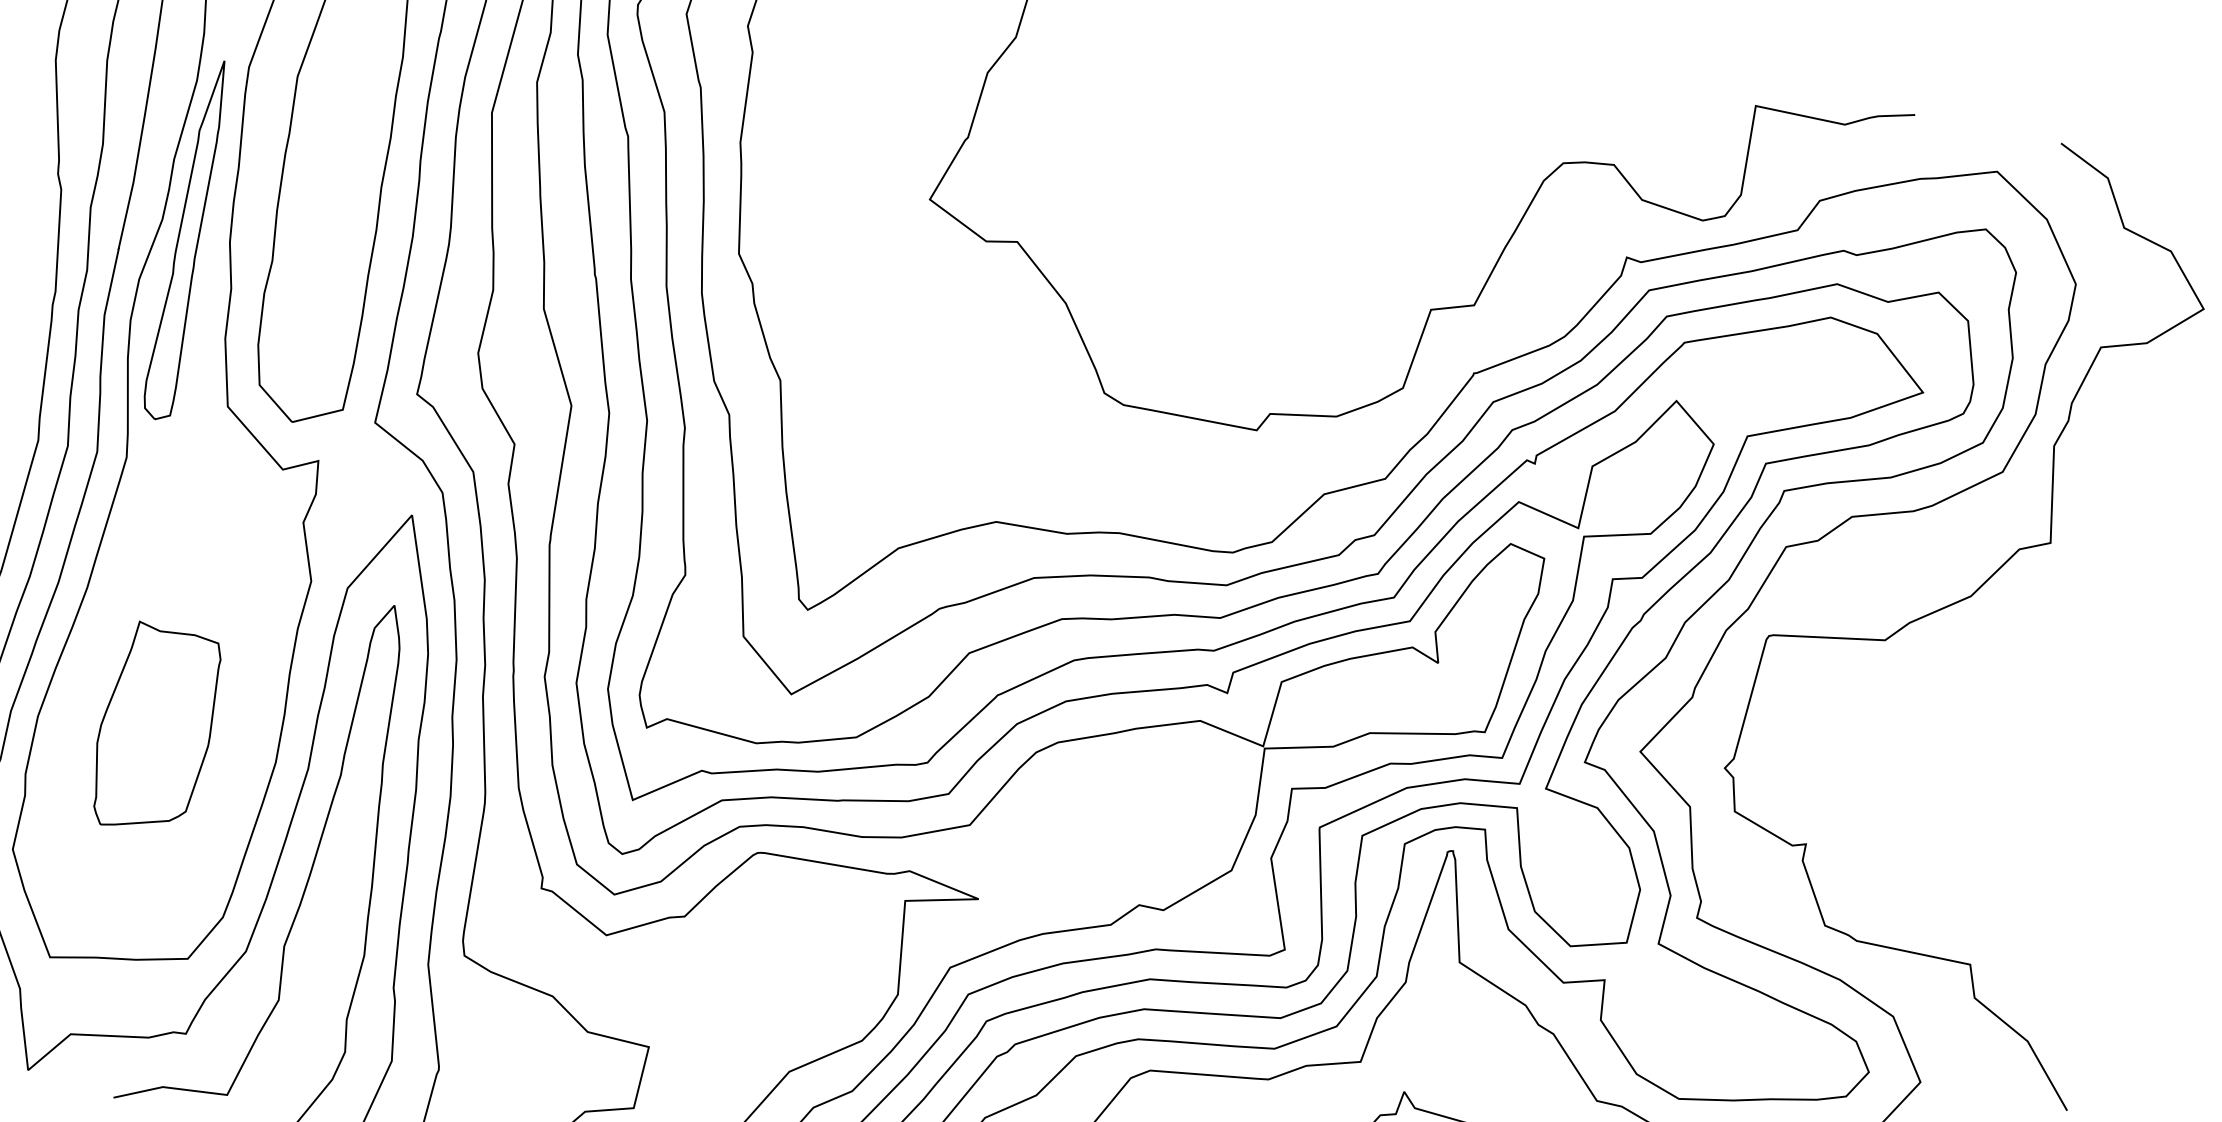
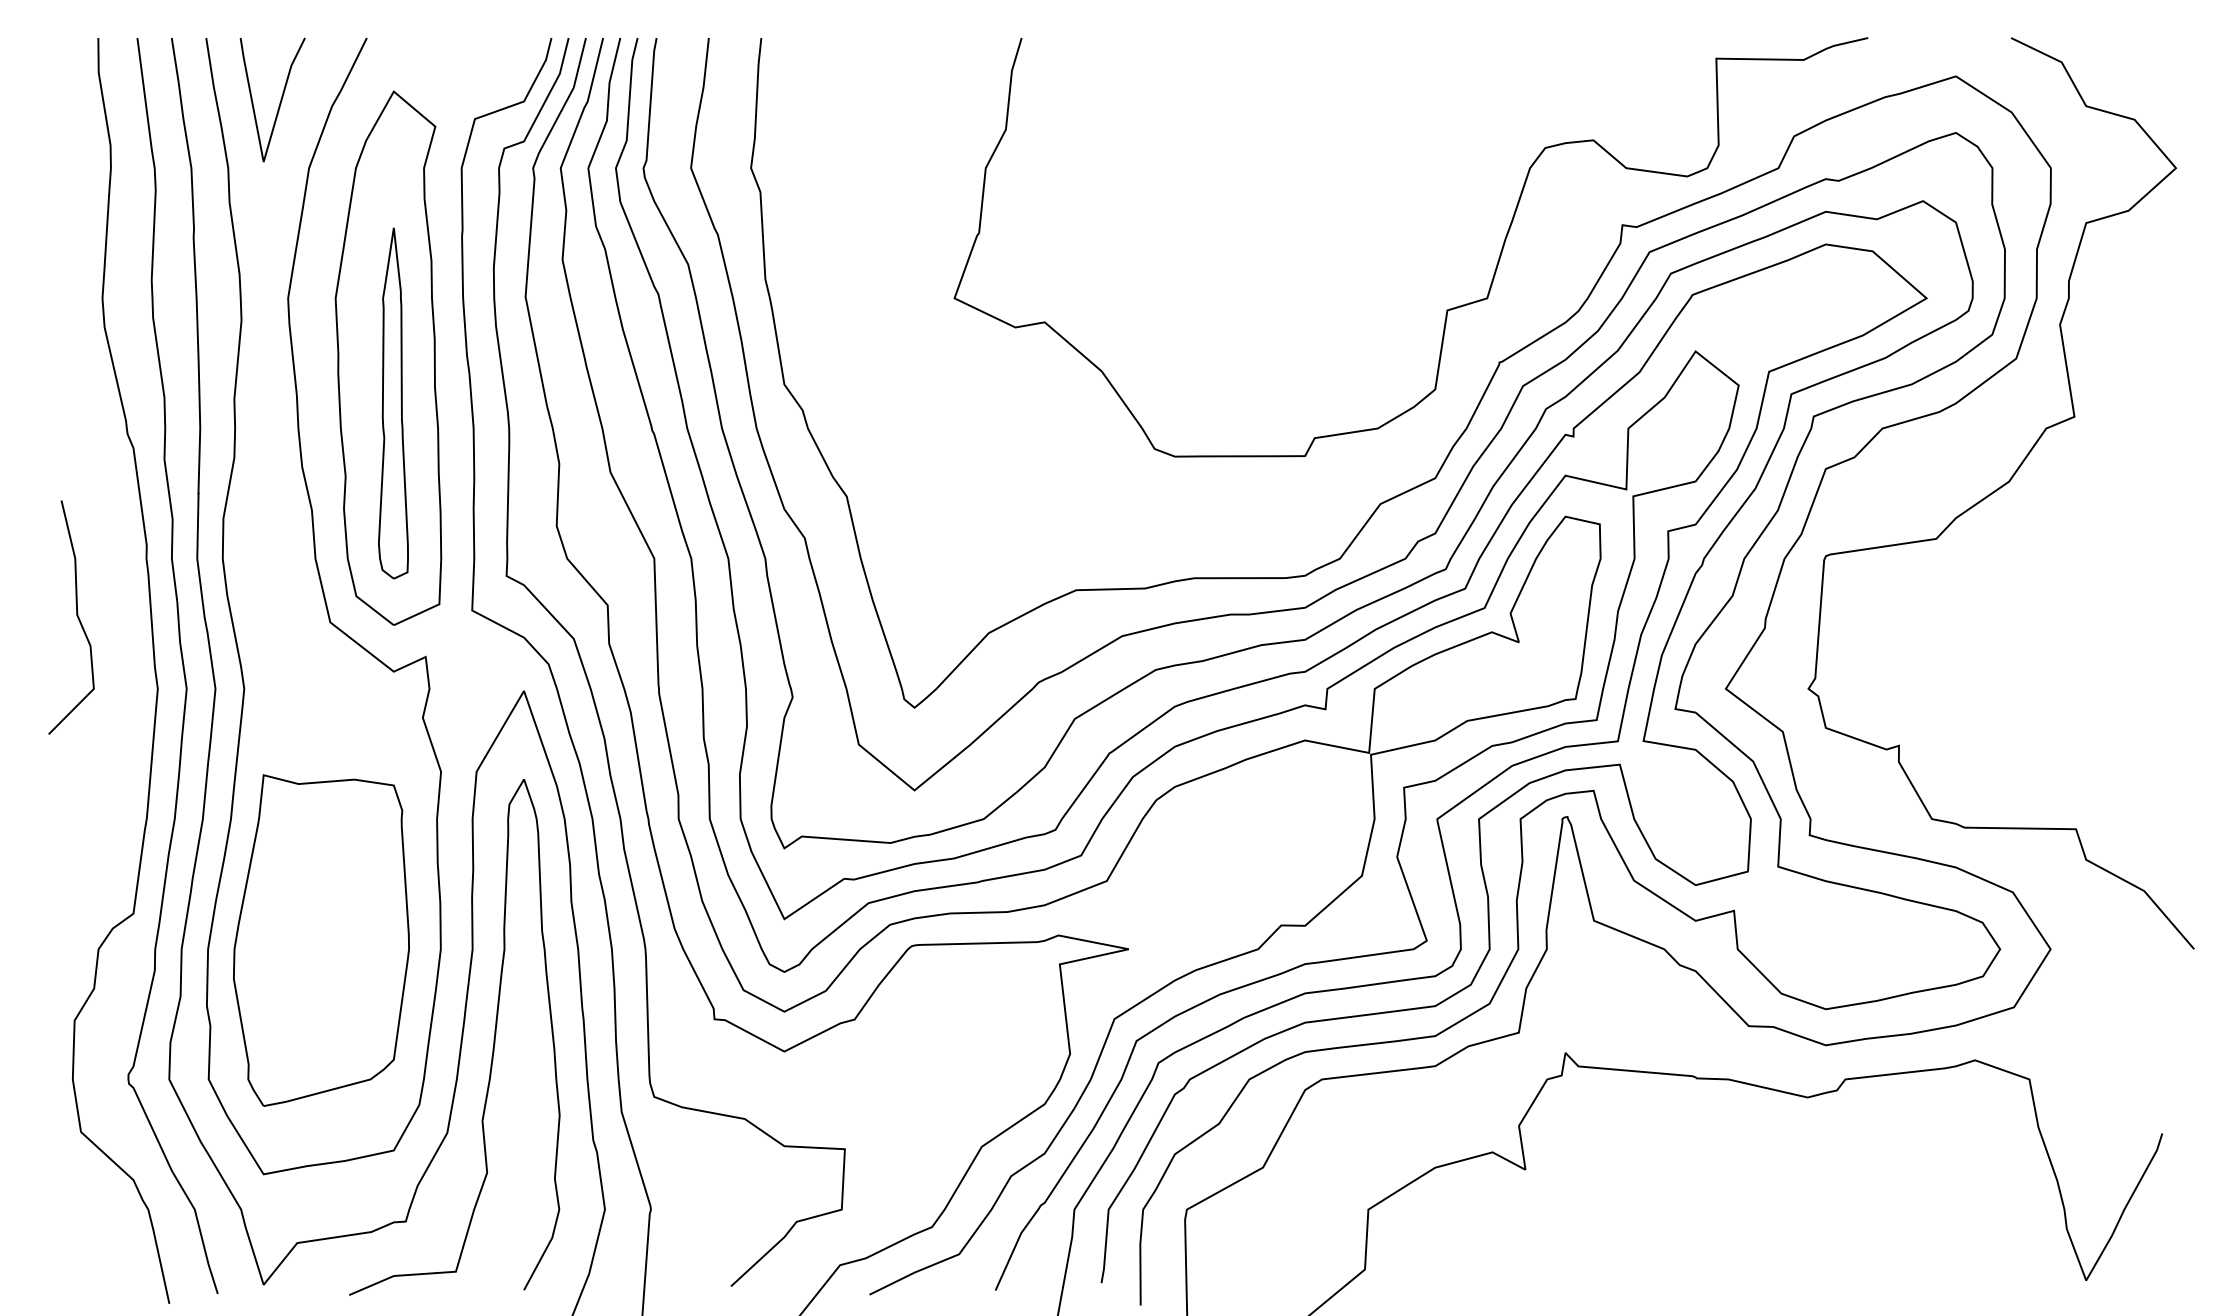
part: (189, 240) -> (393, 403), moved
part: (155, 729) -> (321, 940), size x1.67

